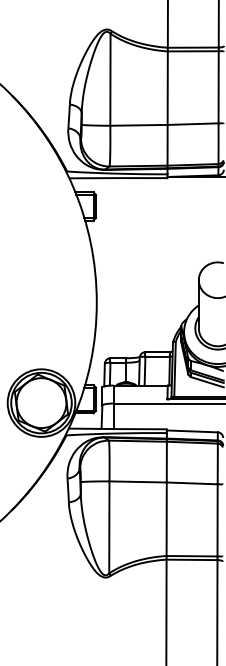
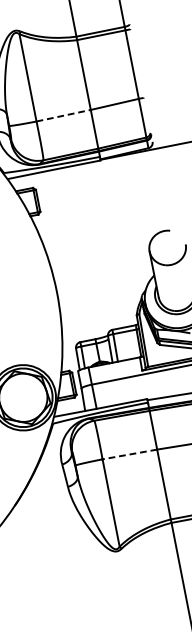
line: (138, 125) -> (63, 115), solid -> dashed
line: (138, 481) -> (130, 453), solid -> dashed

